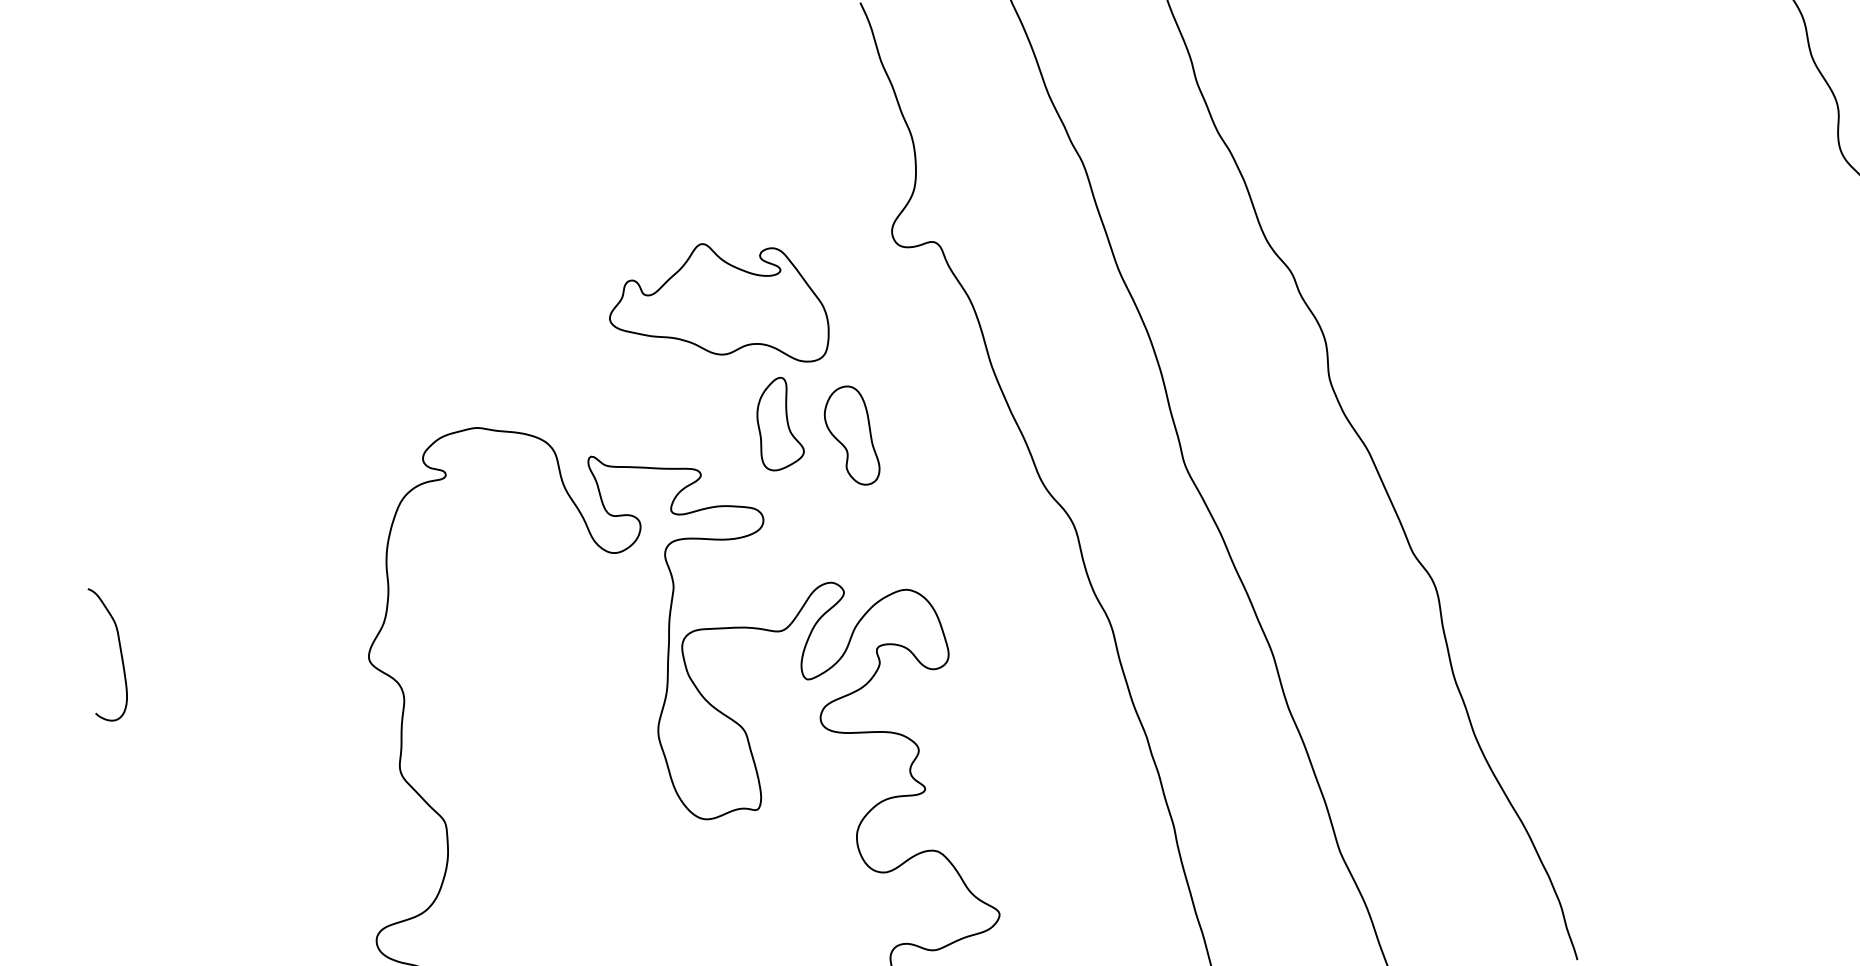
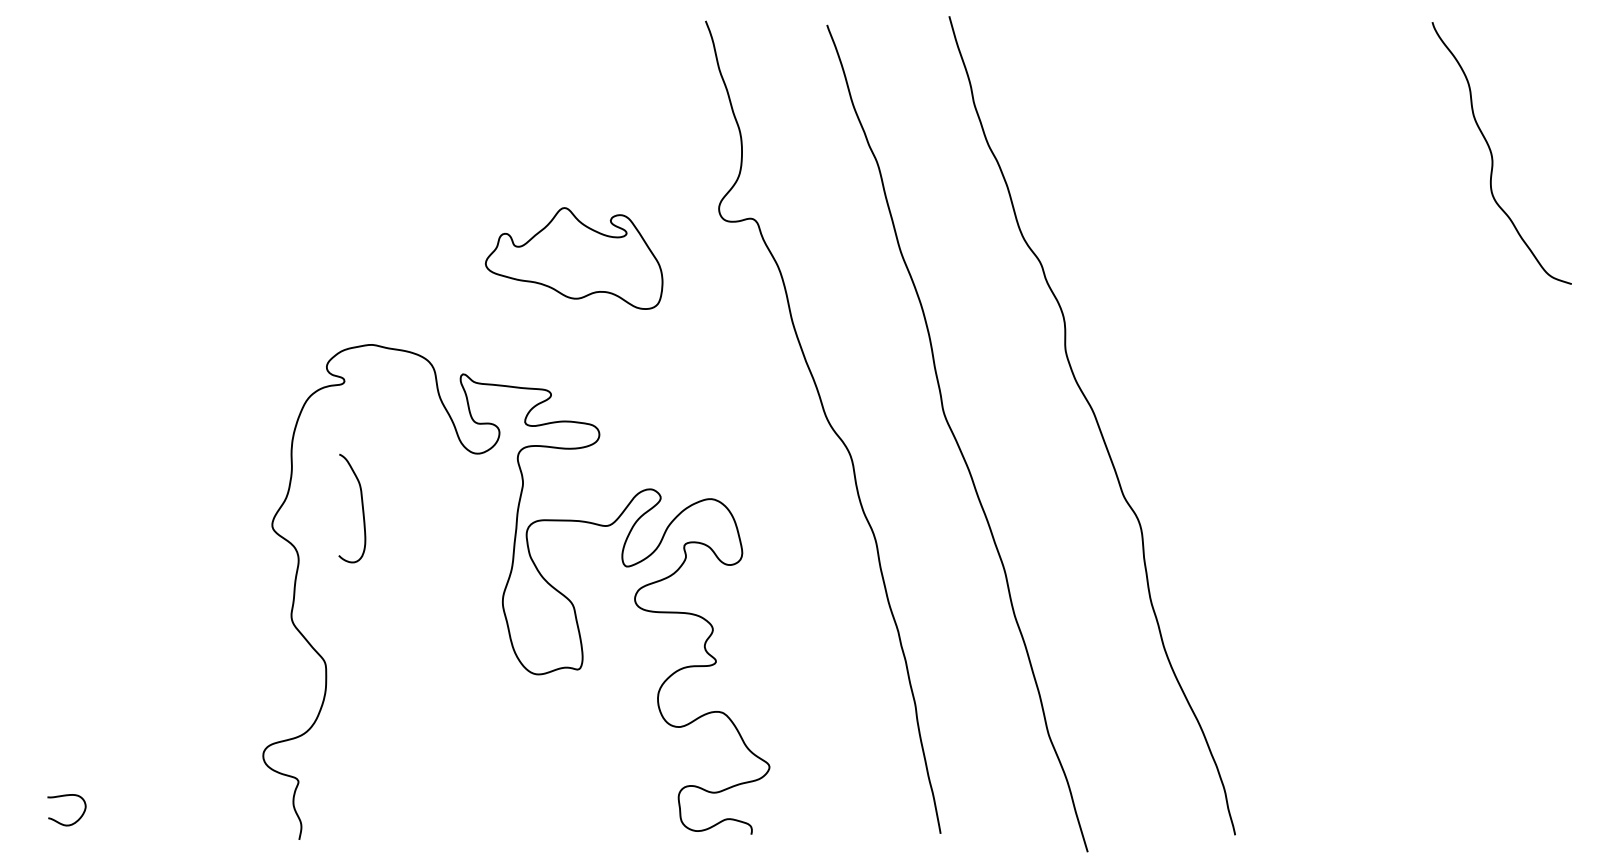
part: (779, 423) -> (617, 357), removed
part: (851, 435) -> (675, 371), removed
curve: (119, 649) -> (361, 505), moved

